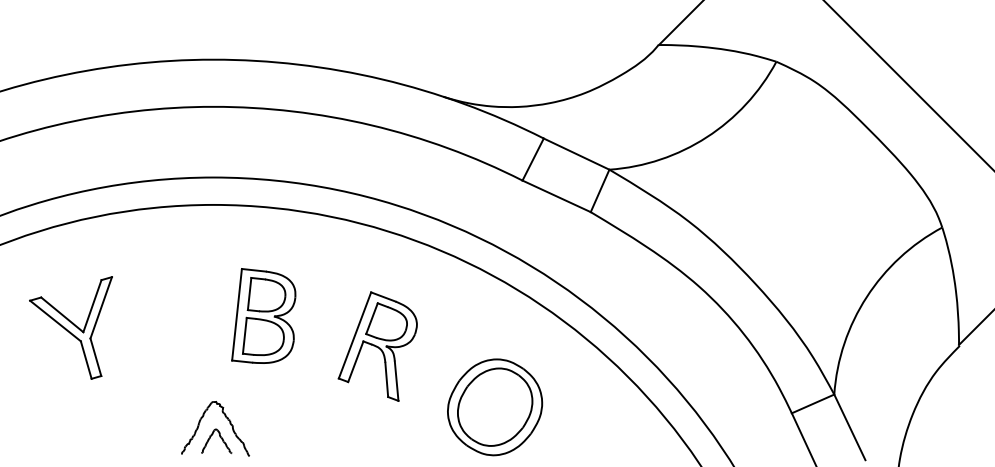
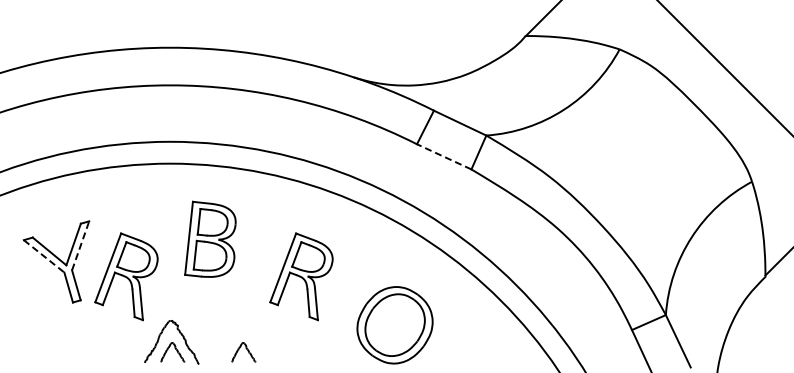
line: (556, 195) -> (444, 156), solid -> dashed
line: (101, 307) -> (80, 245), solid -> dashed
part: (263, 314) -> (210, 238), moved
line: (55, 321) -> (44, 256), solid -> dashed
part: (158, 346) -> (126, 276), added
part: (305, 441) -> (243, 352), added

